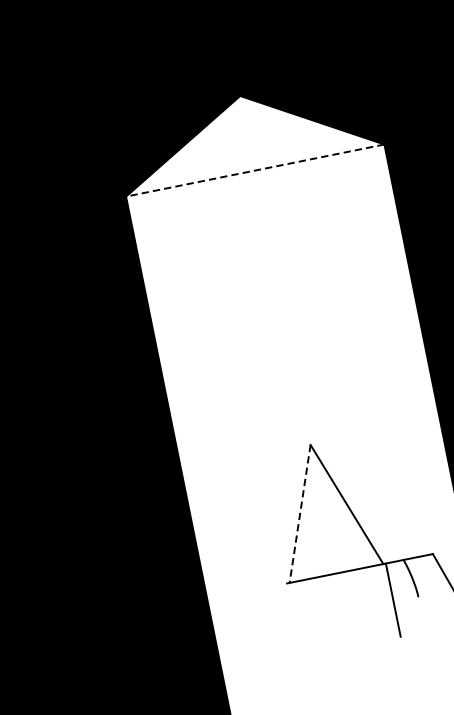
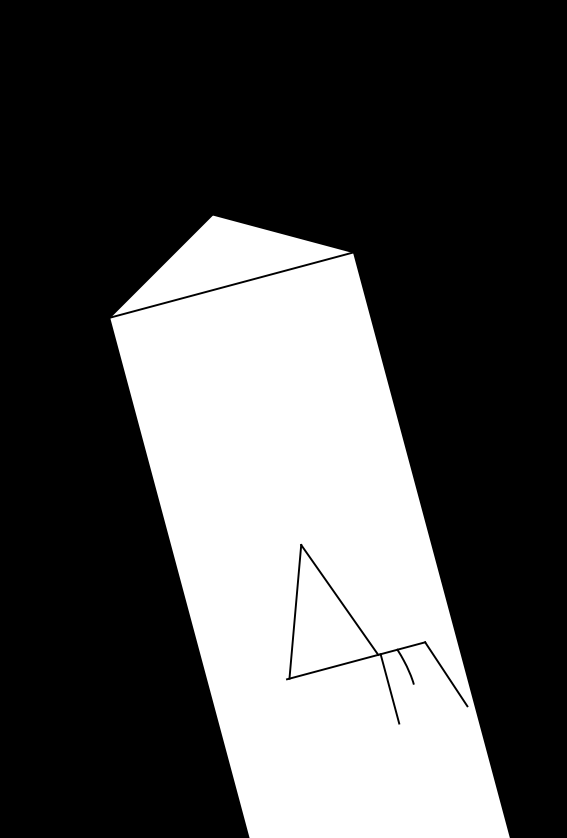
line: (255, 170) -> (231, 285), dashed -> solid
line: (300, 514) -> (295, 612), dashed -> solid

